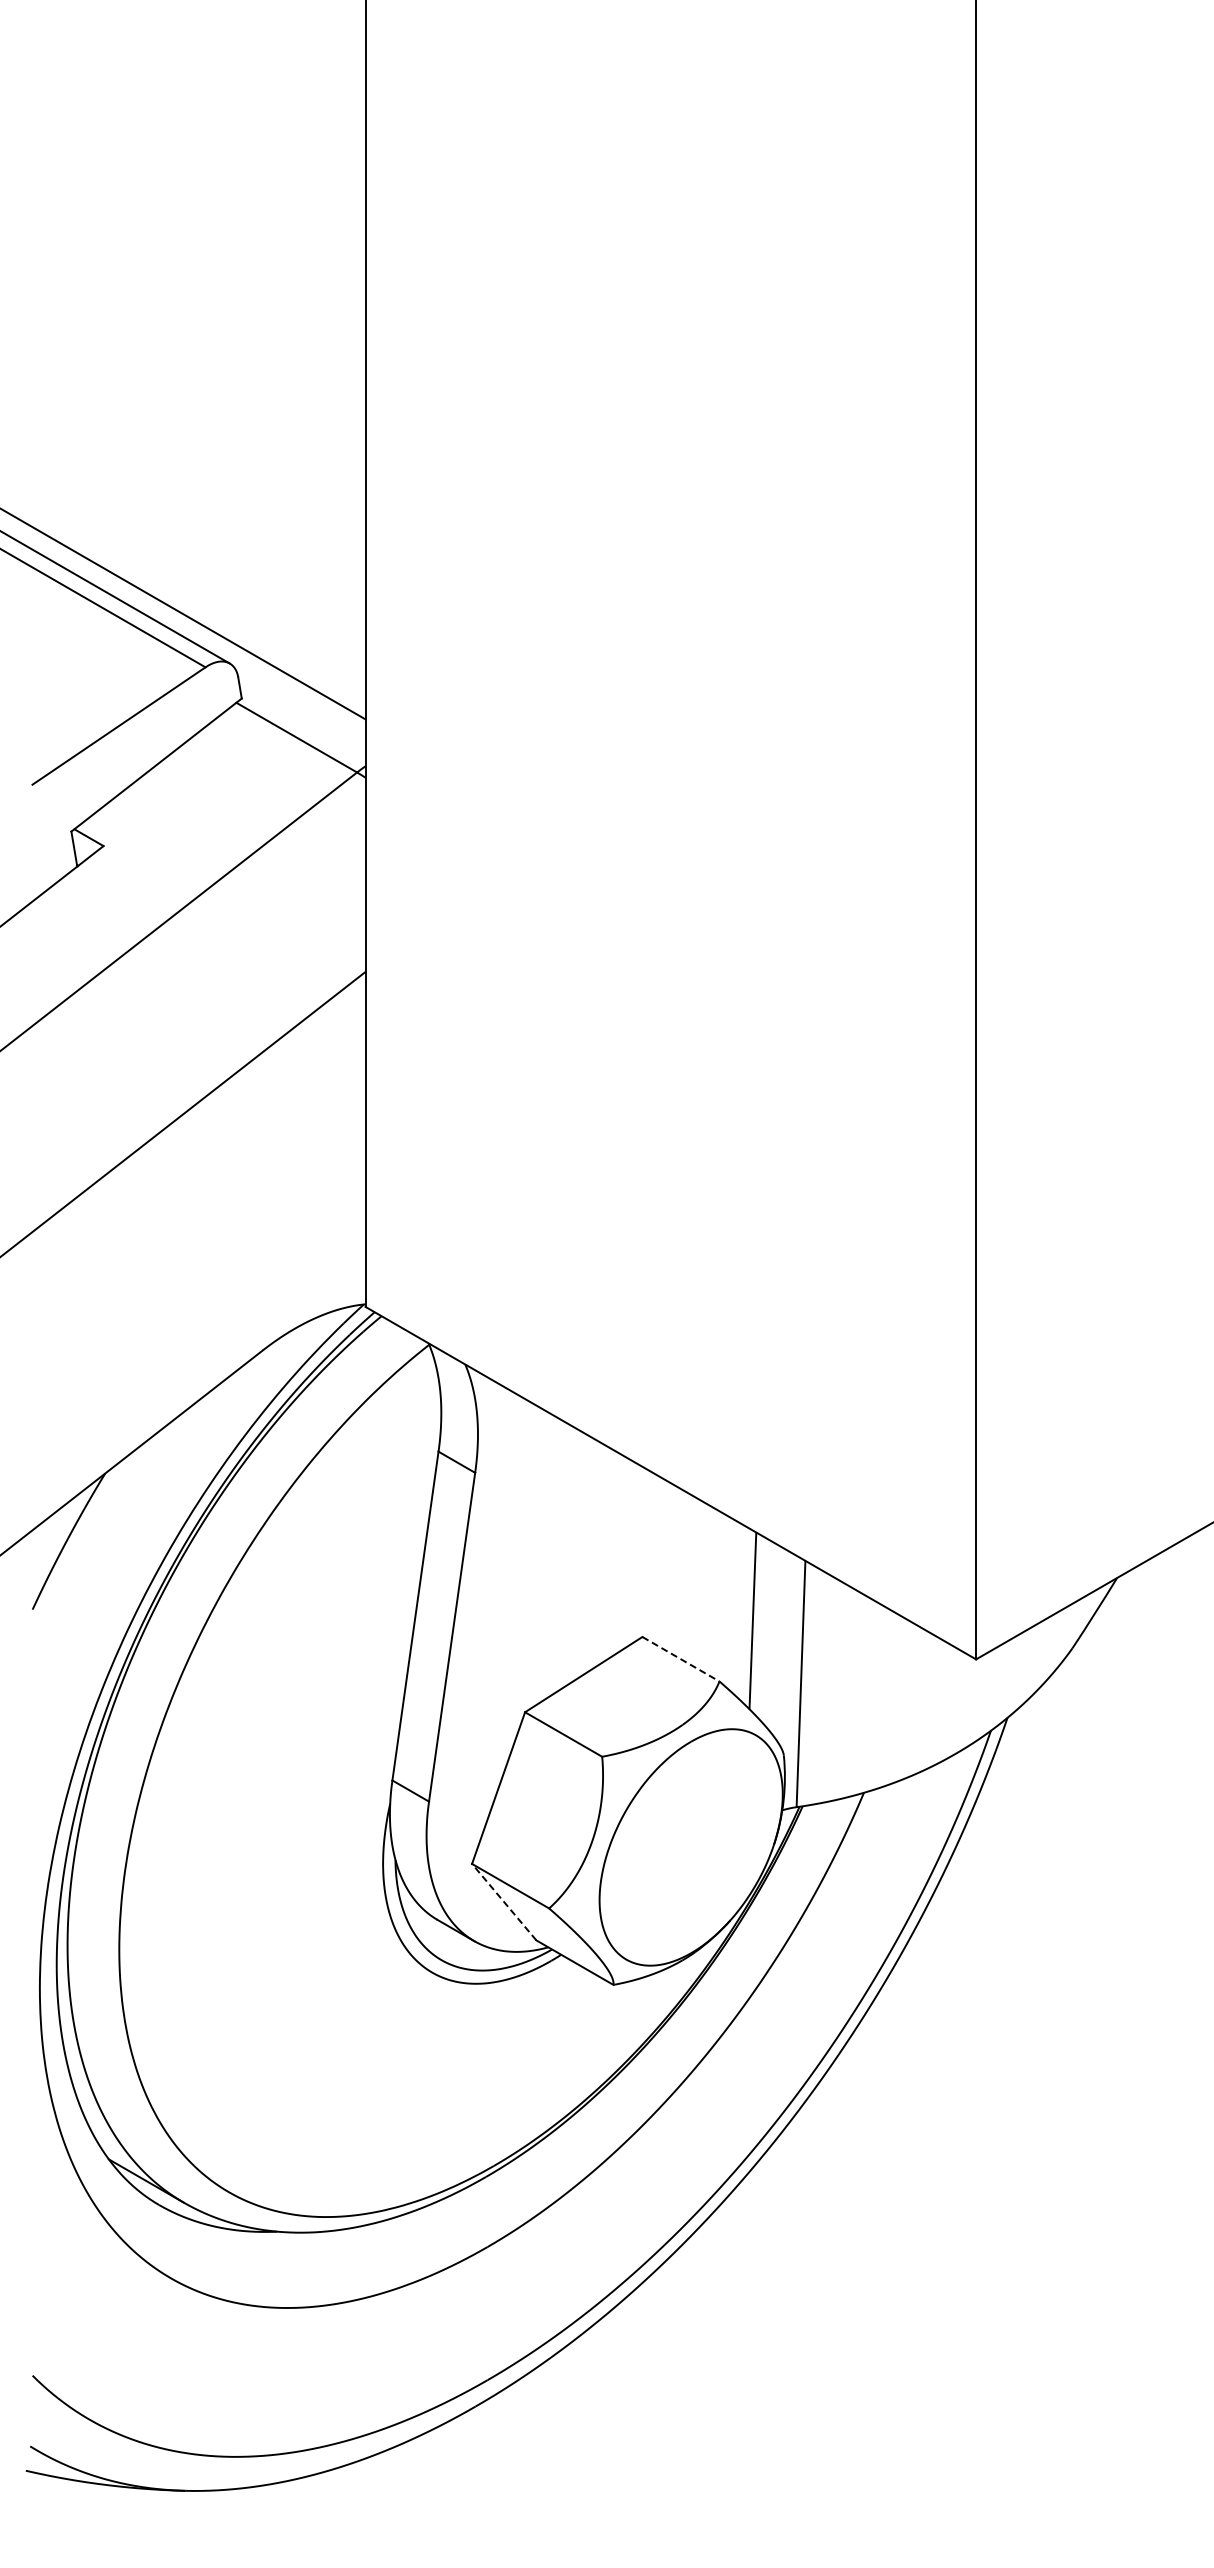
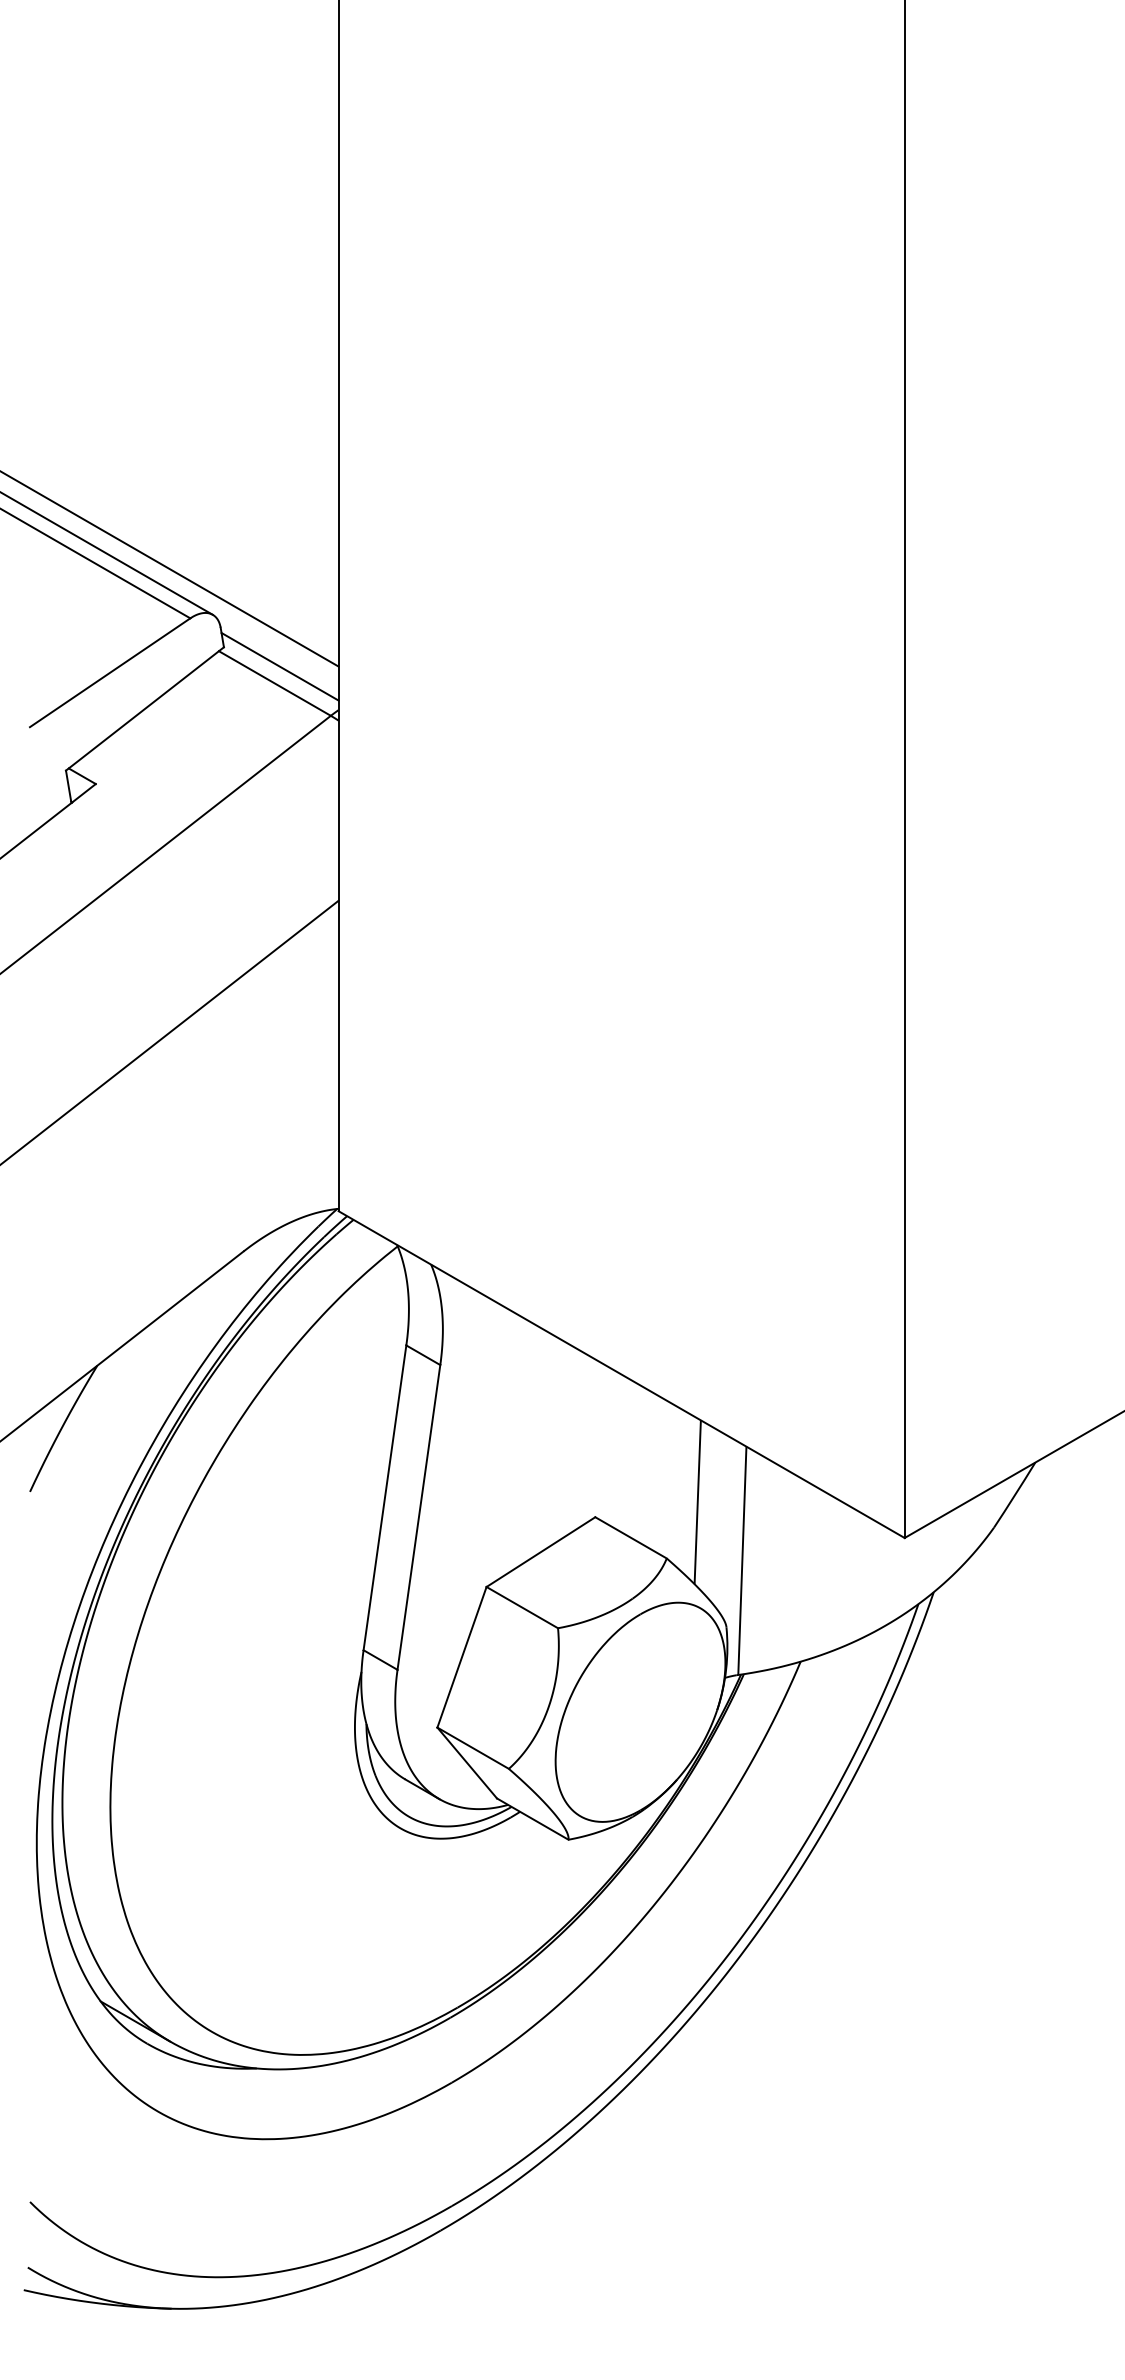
line: (302, 719) -> (280, 666), added
line: (680, 1659) -> (630, 1538), dashed -> solid
line: (504, 1902) -> (467, 1763), dashed -> solid

